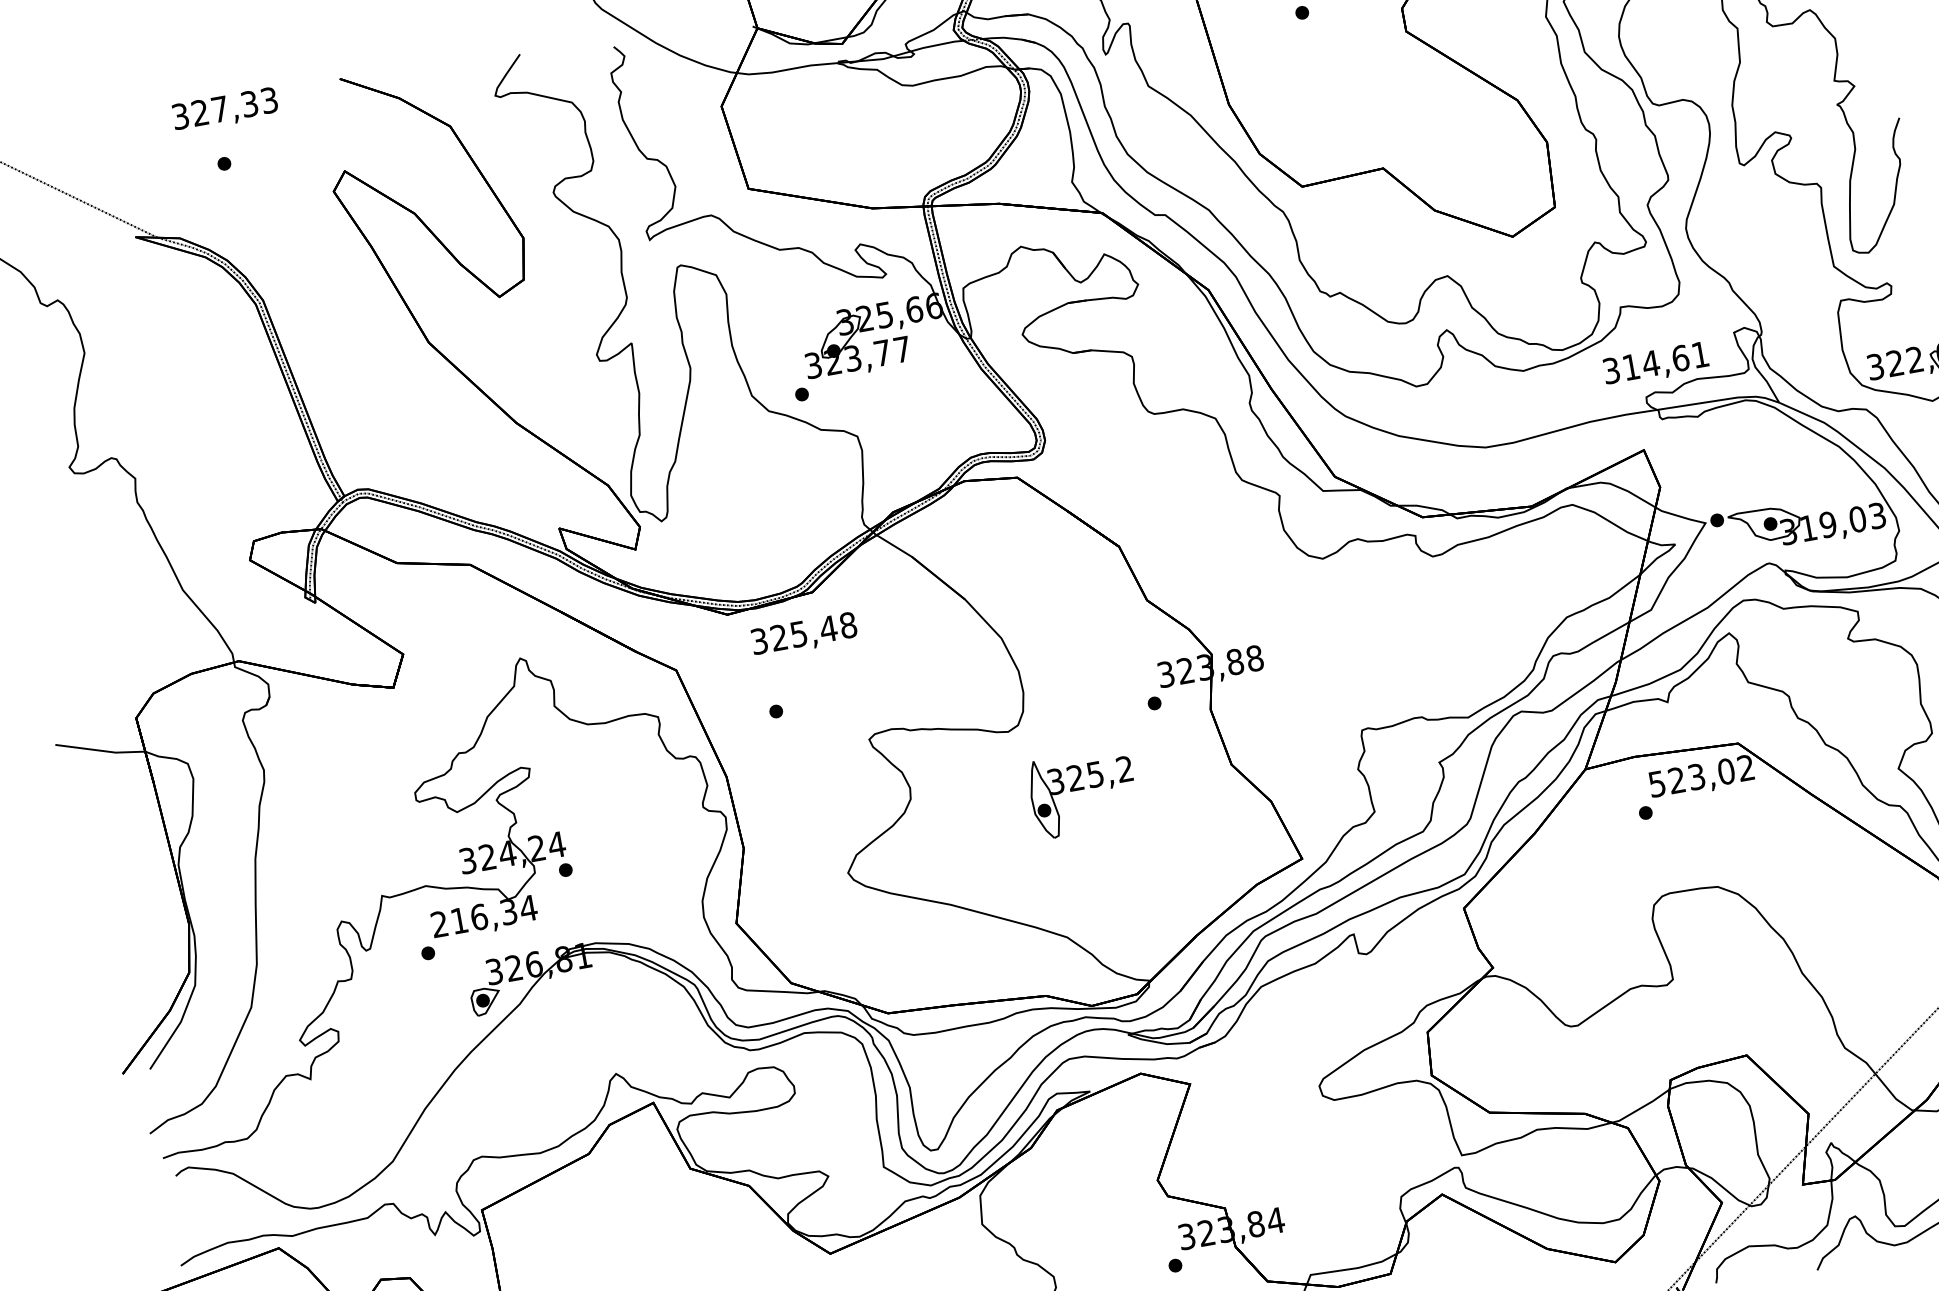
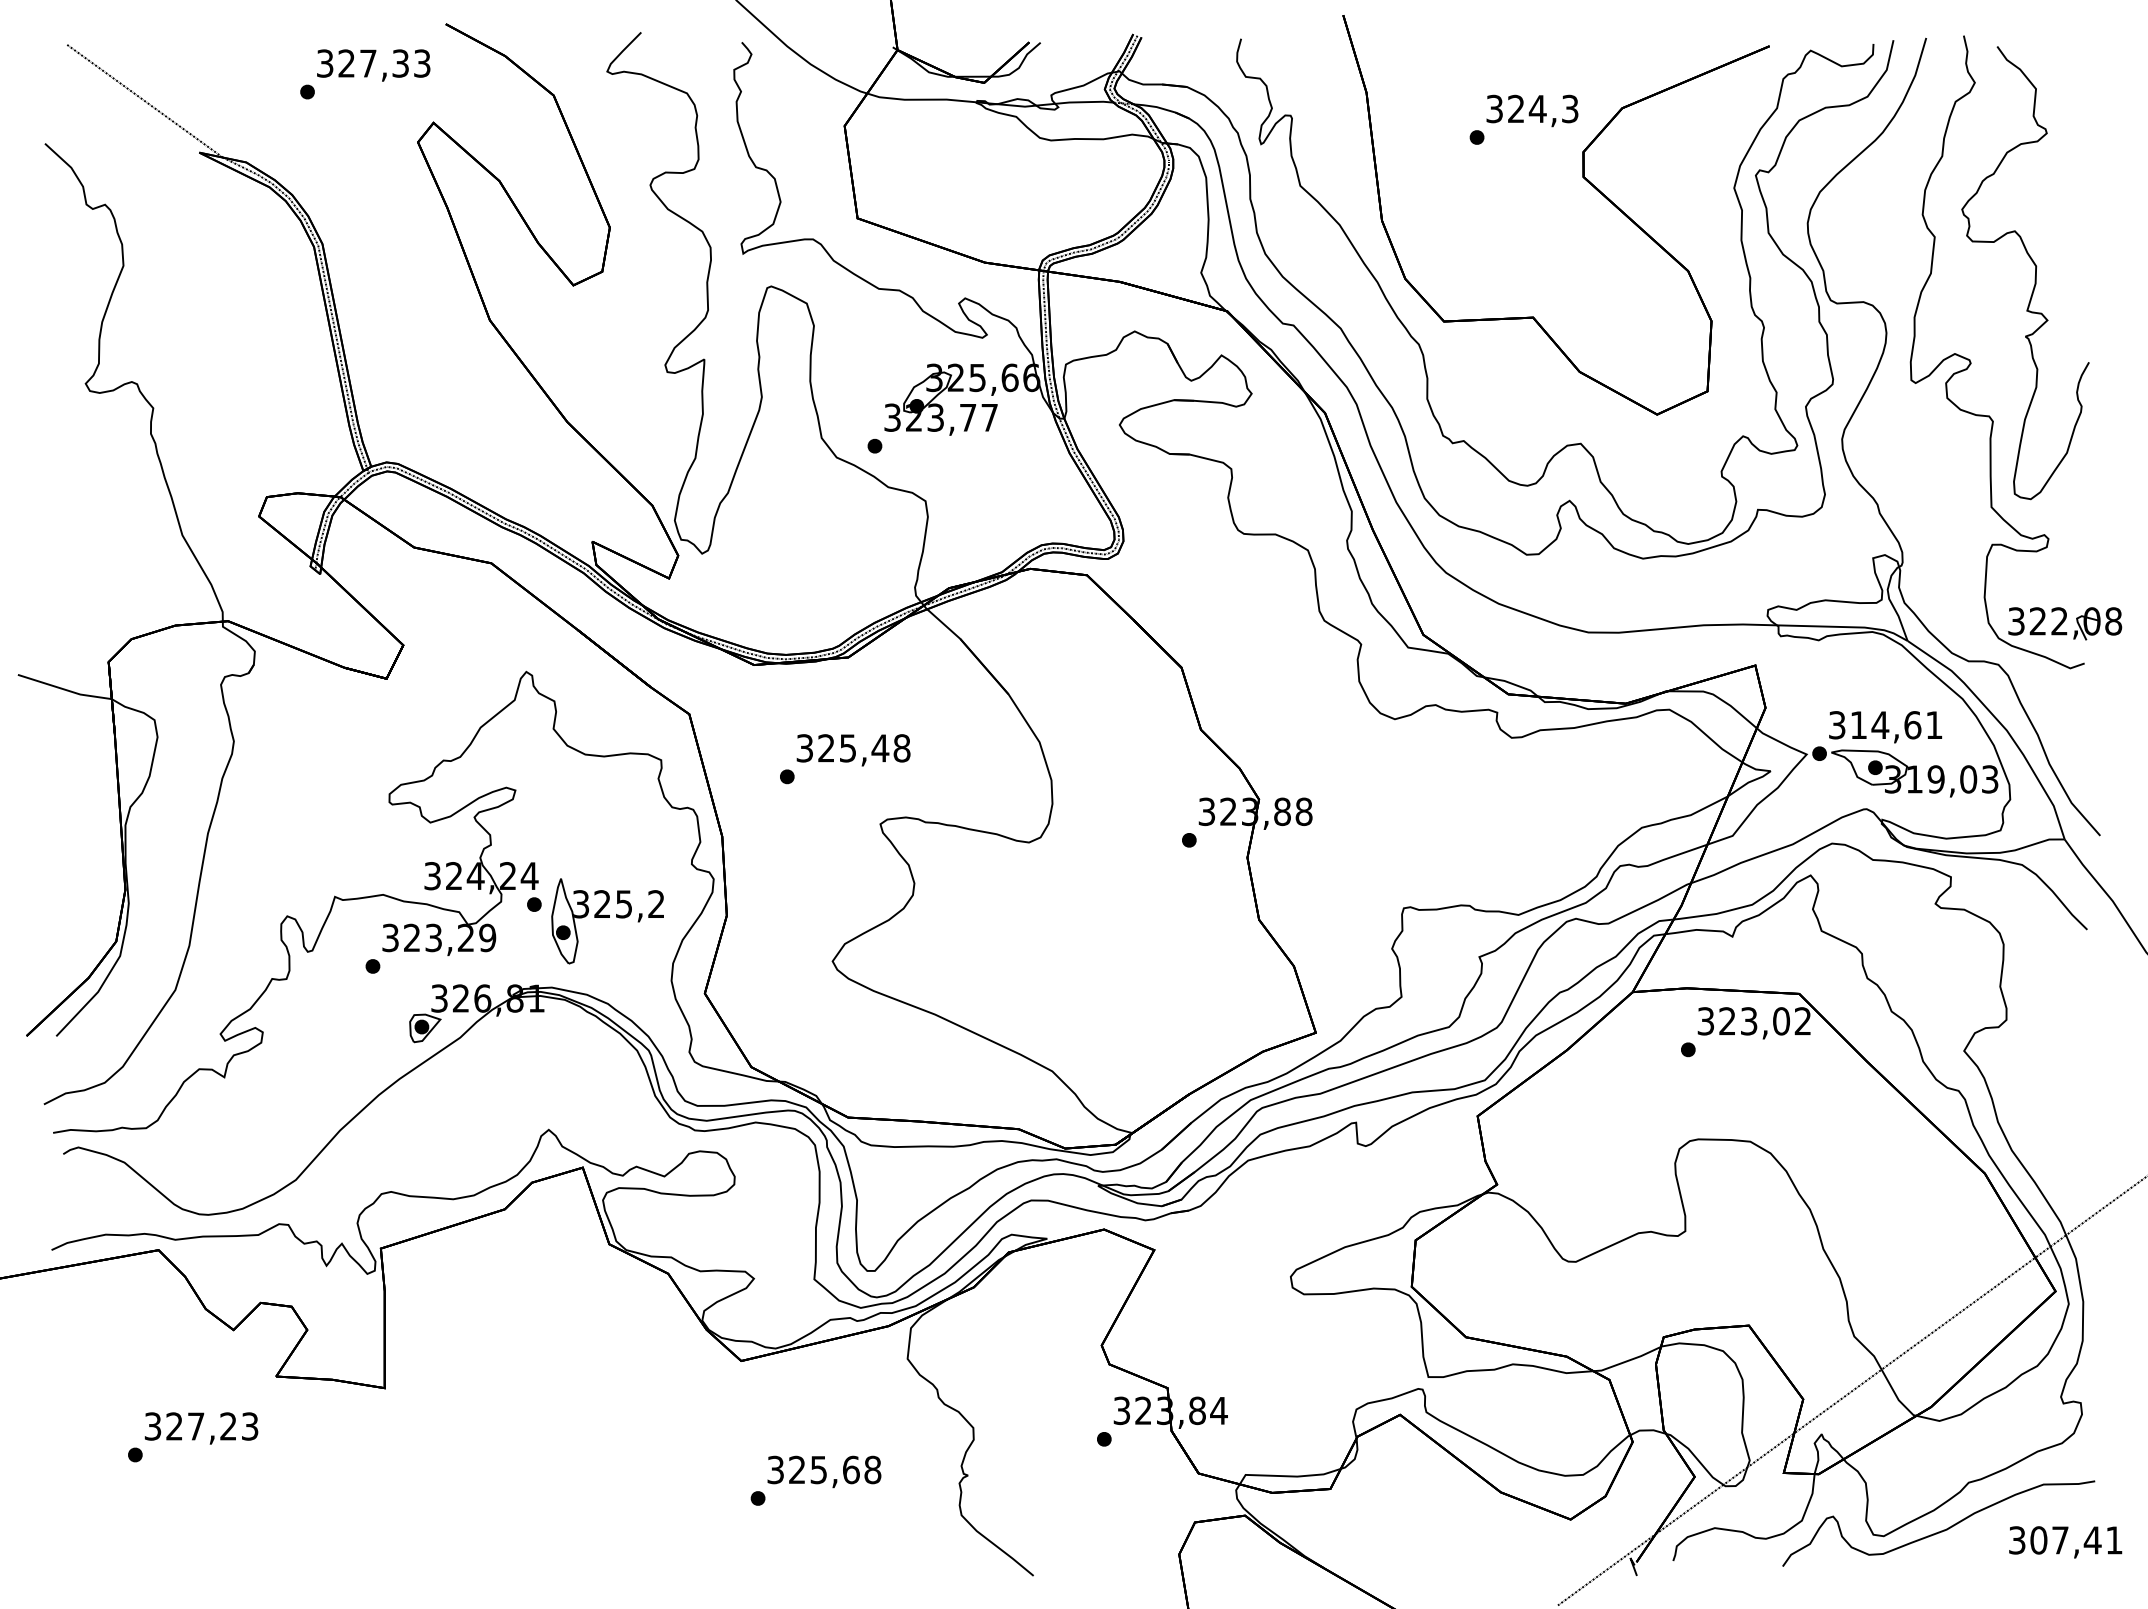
text: (225, 110) -> (373, 65), moved
text: (1656, 364) -> (1885, 727), moved
text: (804, 635) -> (853, 750), moved
text: (1656, 783) -> (1705, 1020), 523,02 -> 323,02
part: (1083, 793) -> (607, 921), moved
text: (484, 915) -> (439, 937), 216,34 -> 323,29

